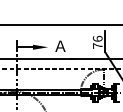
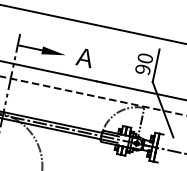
text: (97, 41) -> (144, 62), 76 -> 90

